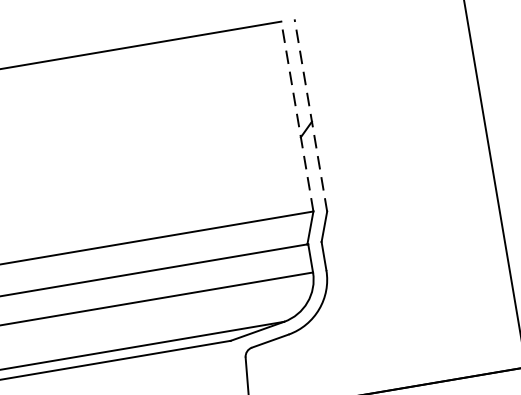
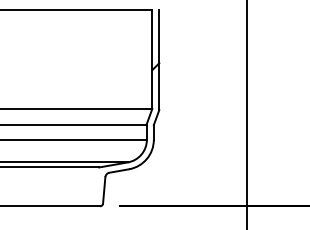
line: (311, 114) -> (159, 59), dashed -> solid
line: (297, 116) -> (152, 59), dashed -> solid

